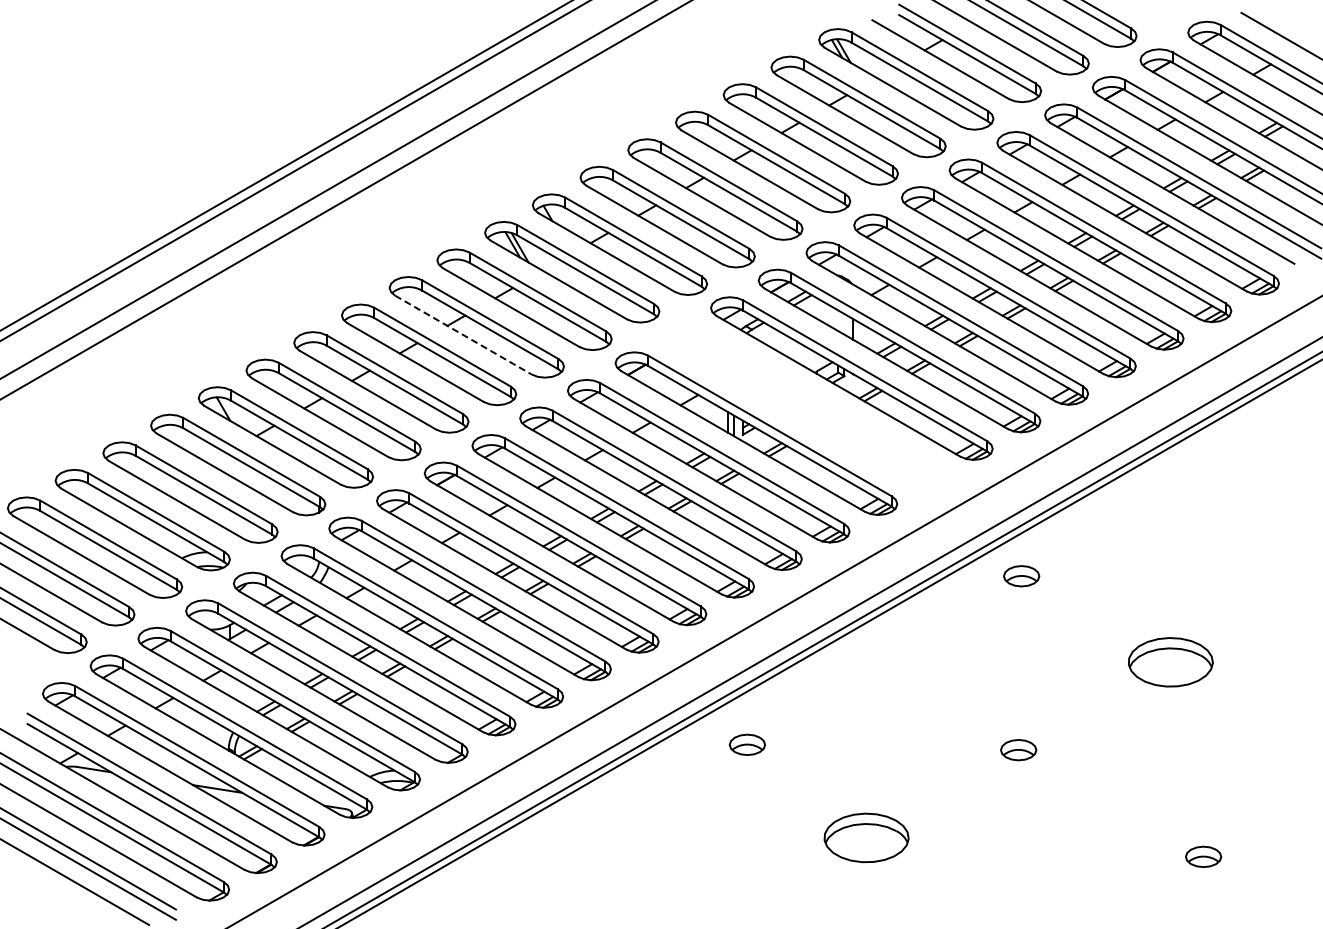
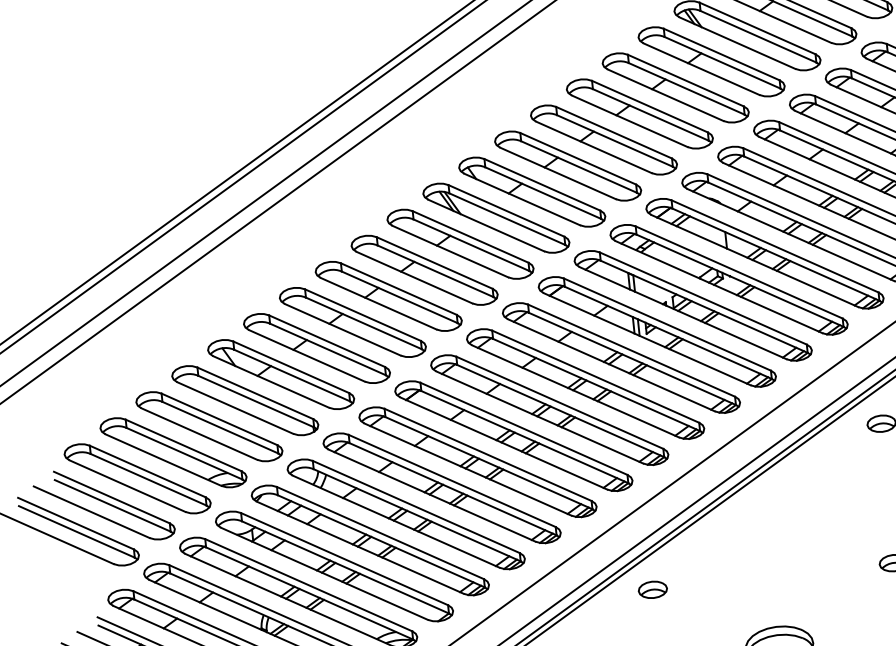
line: (463, 335) -> (414, 278), dashed -> solid
part: (803, 405) -> (692, 305), added
part: (746, 744) -> (652, 589), moved

